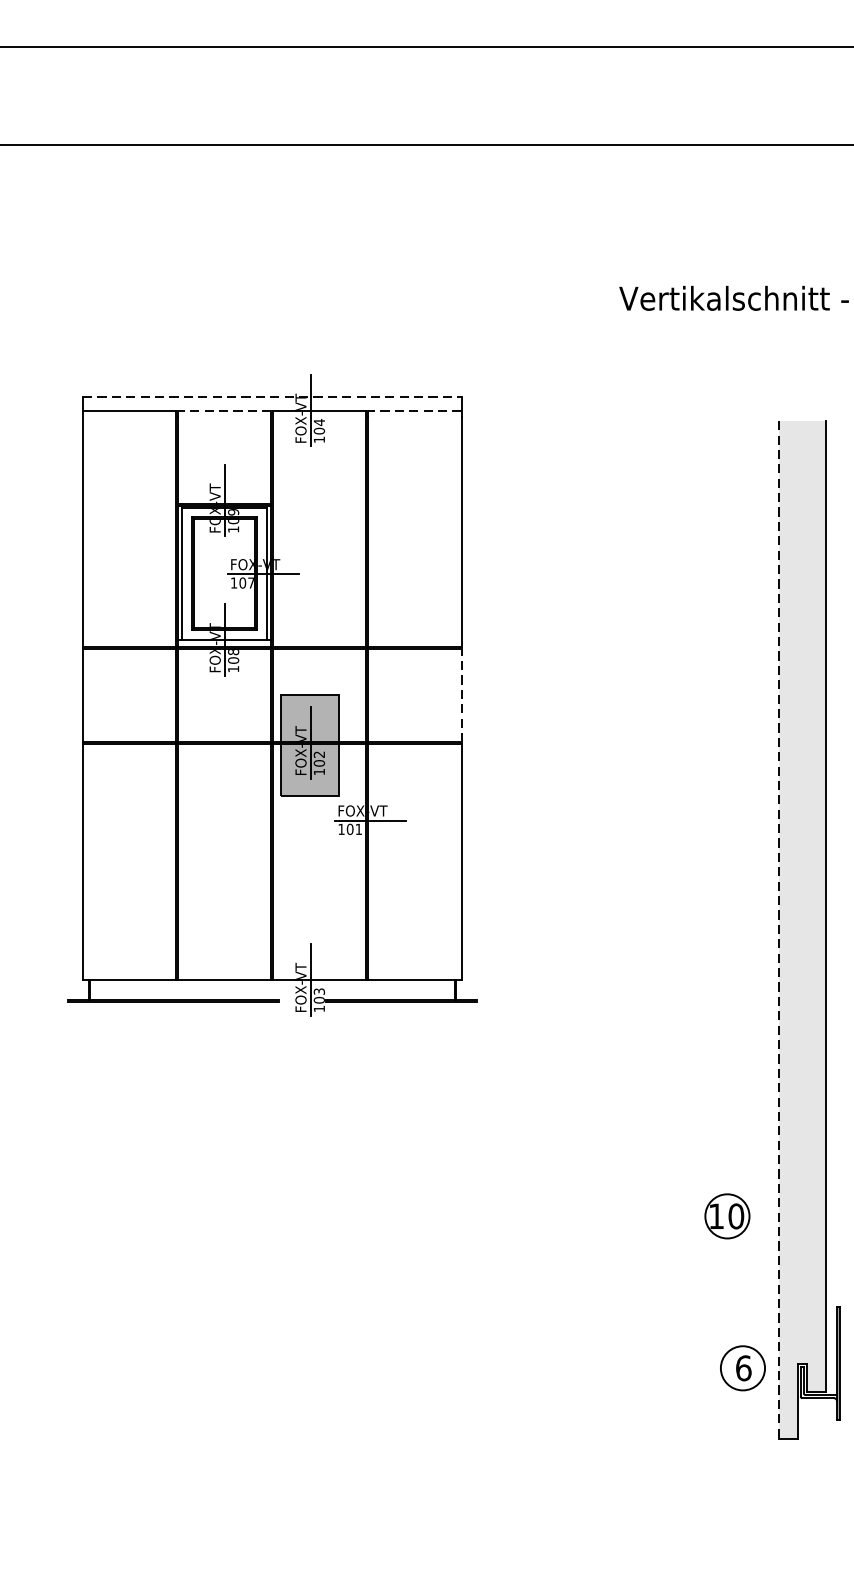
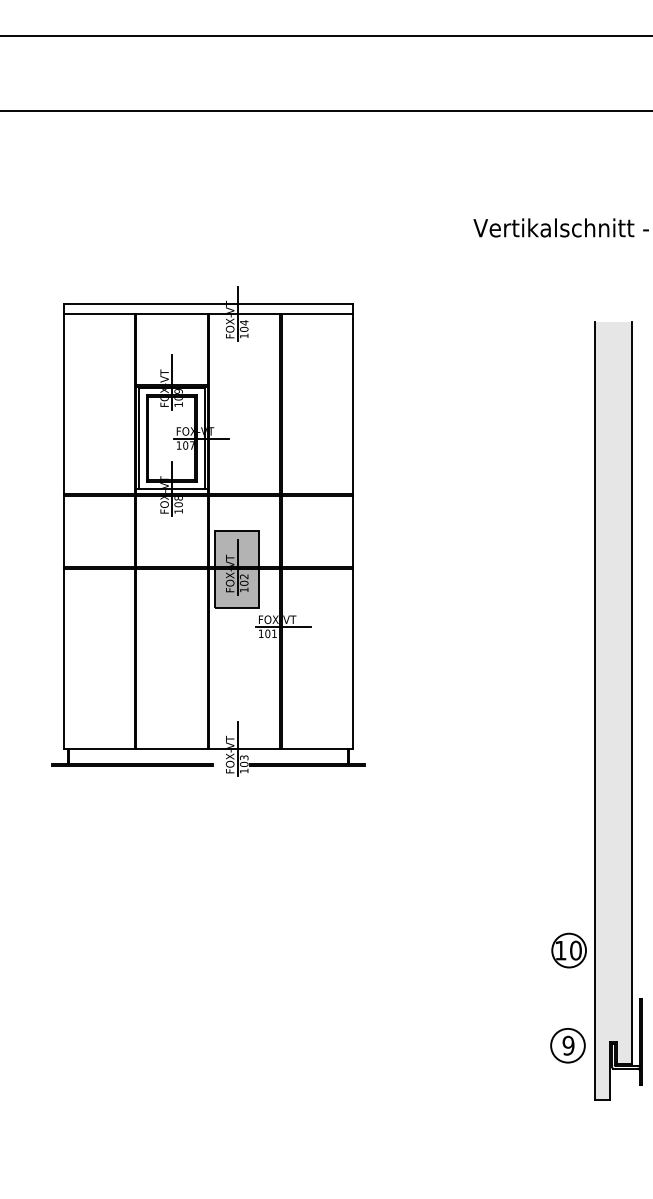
line: (272, 397) -> (208, 303), dashed -> solid
line: (224, 411) -> (171, 314), dashed -> solid
line: (415, 411) -> (317, 314), dashed -> solid
line: (461, 695) -> (352, 531), dashed -> solid
line: (778, 931) -> (595, 711), dashed -> solid
part: (726, 1216) -> (568, 950), moved
text: (743, 1368) -> (568, 1045), 6 -> 9

